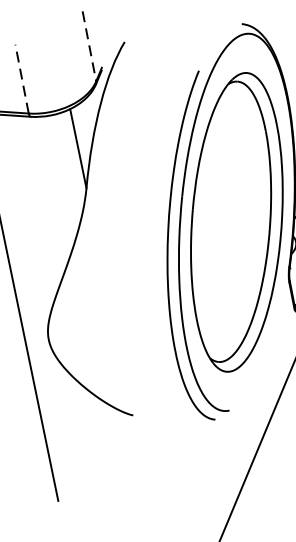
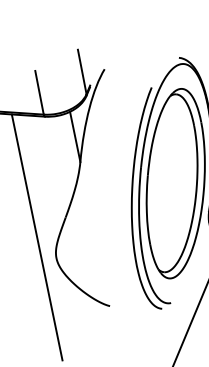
line: (89, 47) -> (82, 72), dashed -> solid
line: (22, 78) -> (39, 92), dashed -> solid

